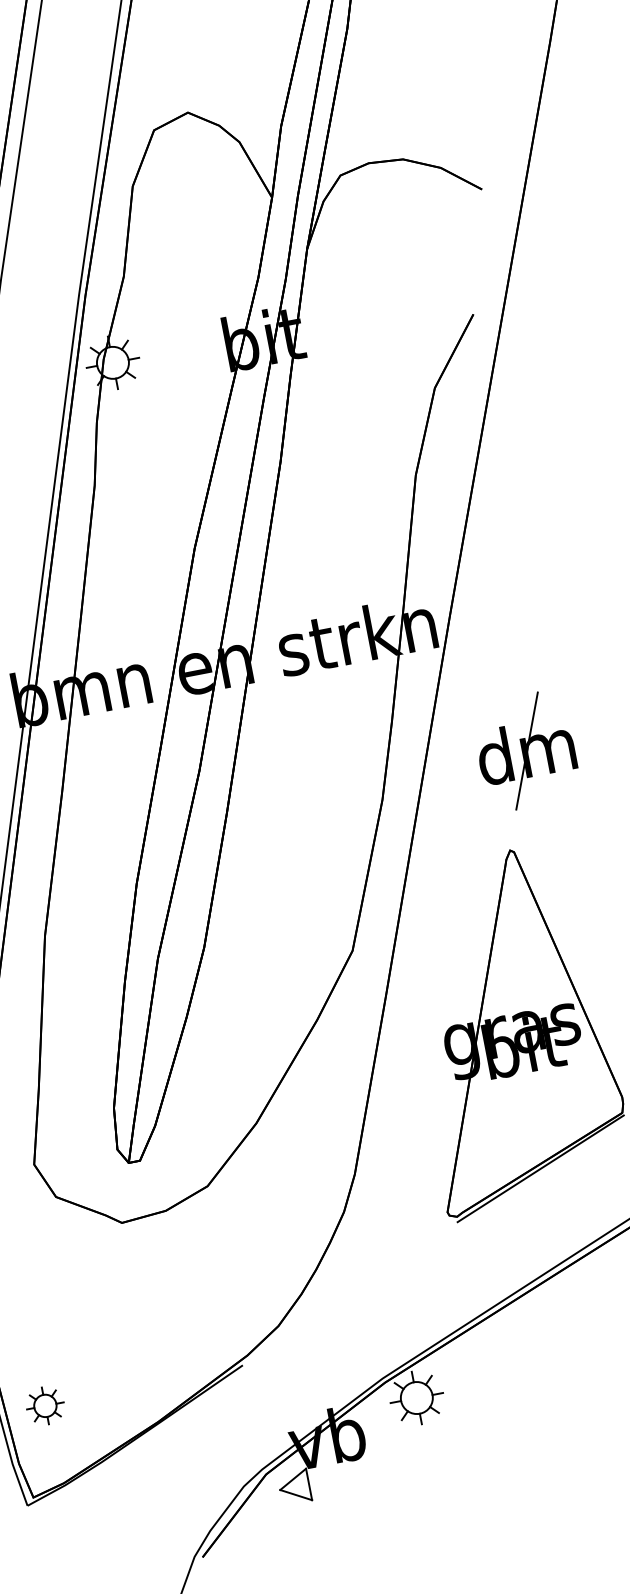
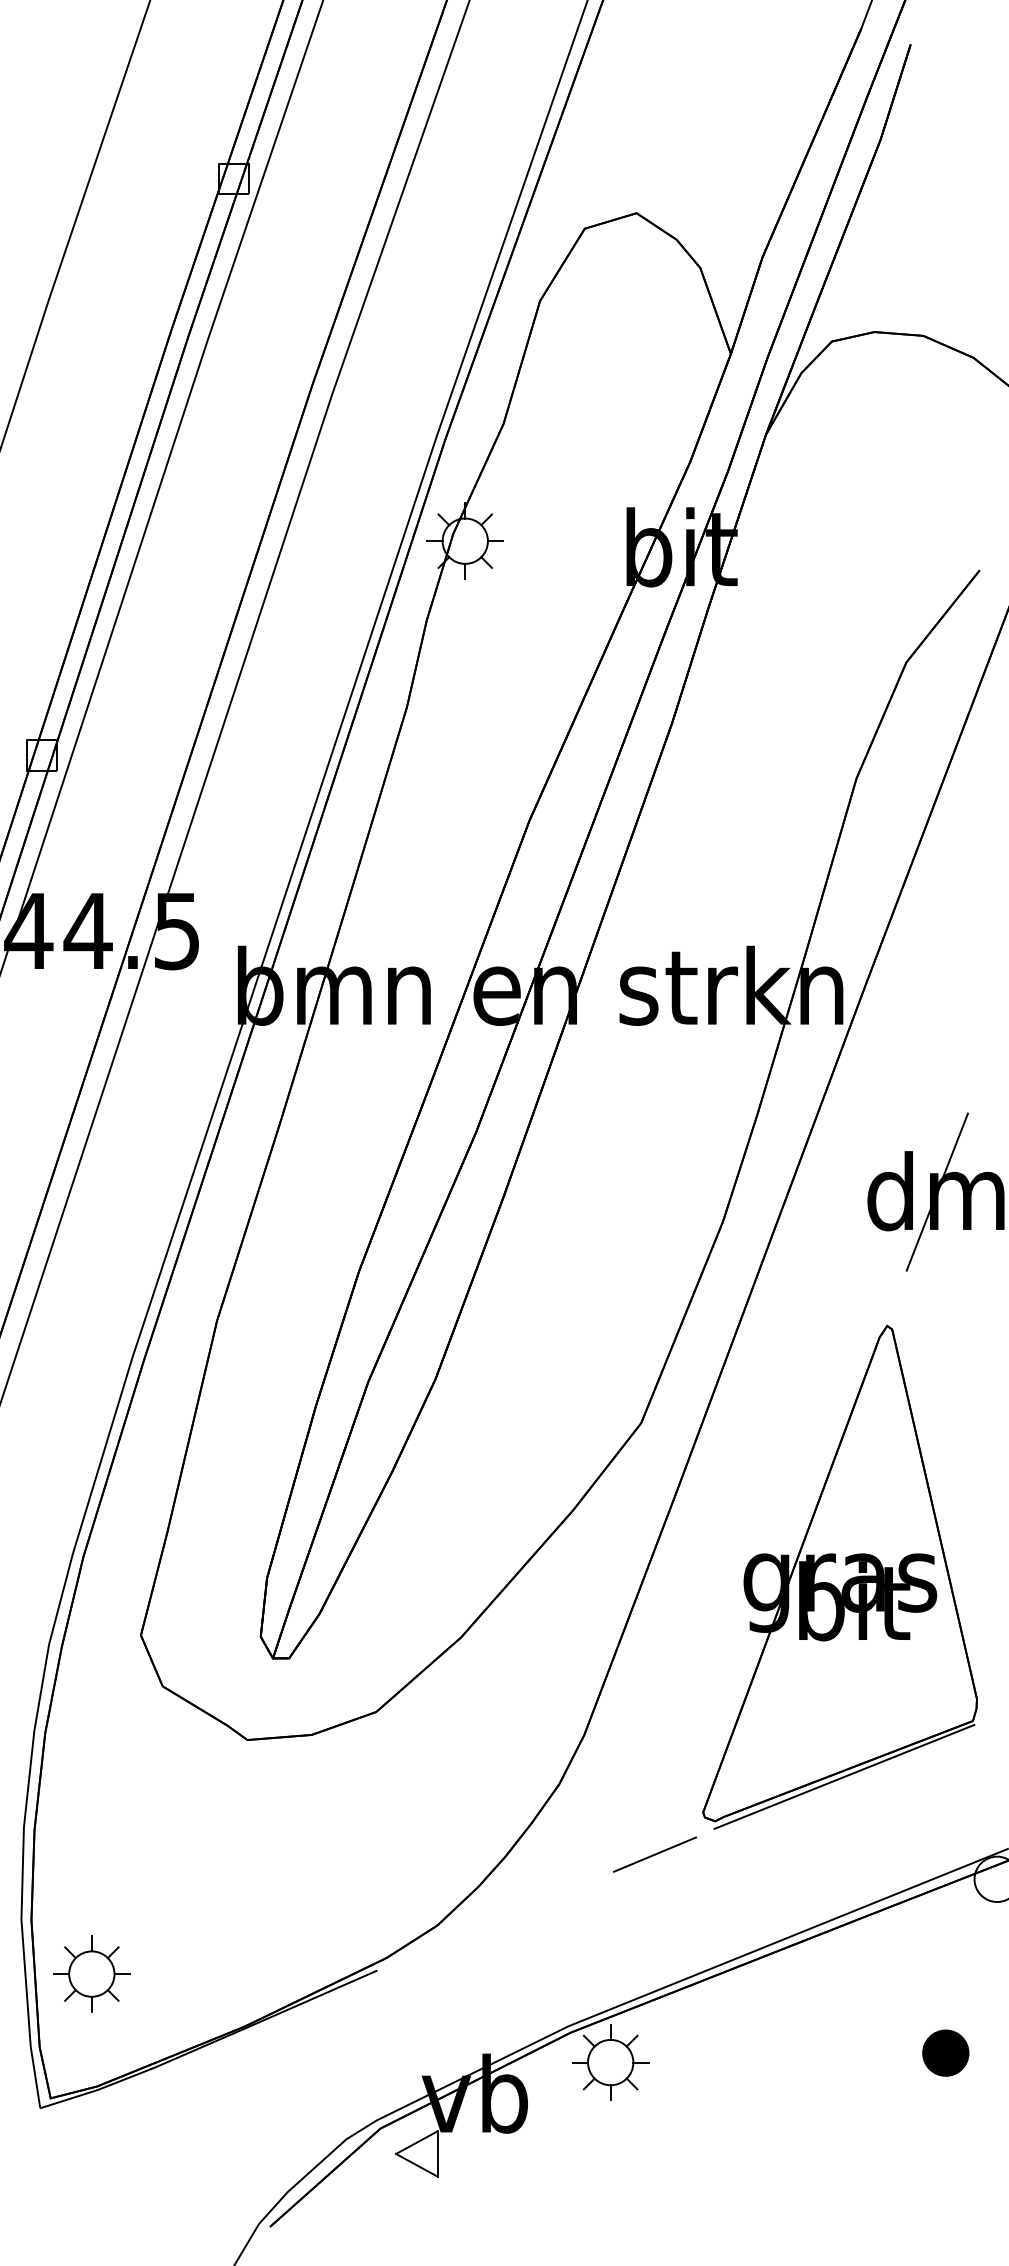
line: (419, 1247) -> (654, 1854), added
part: (45, 1405) -> (91, 1973), size x1.43

